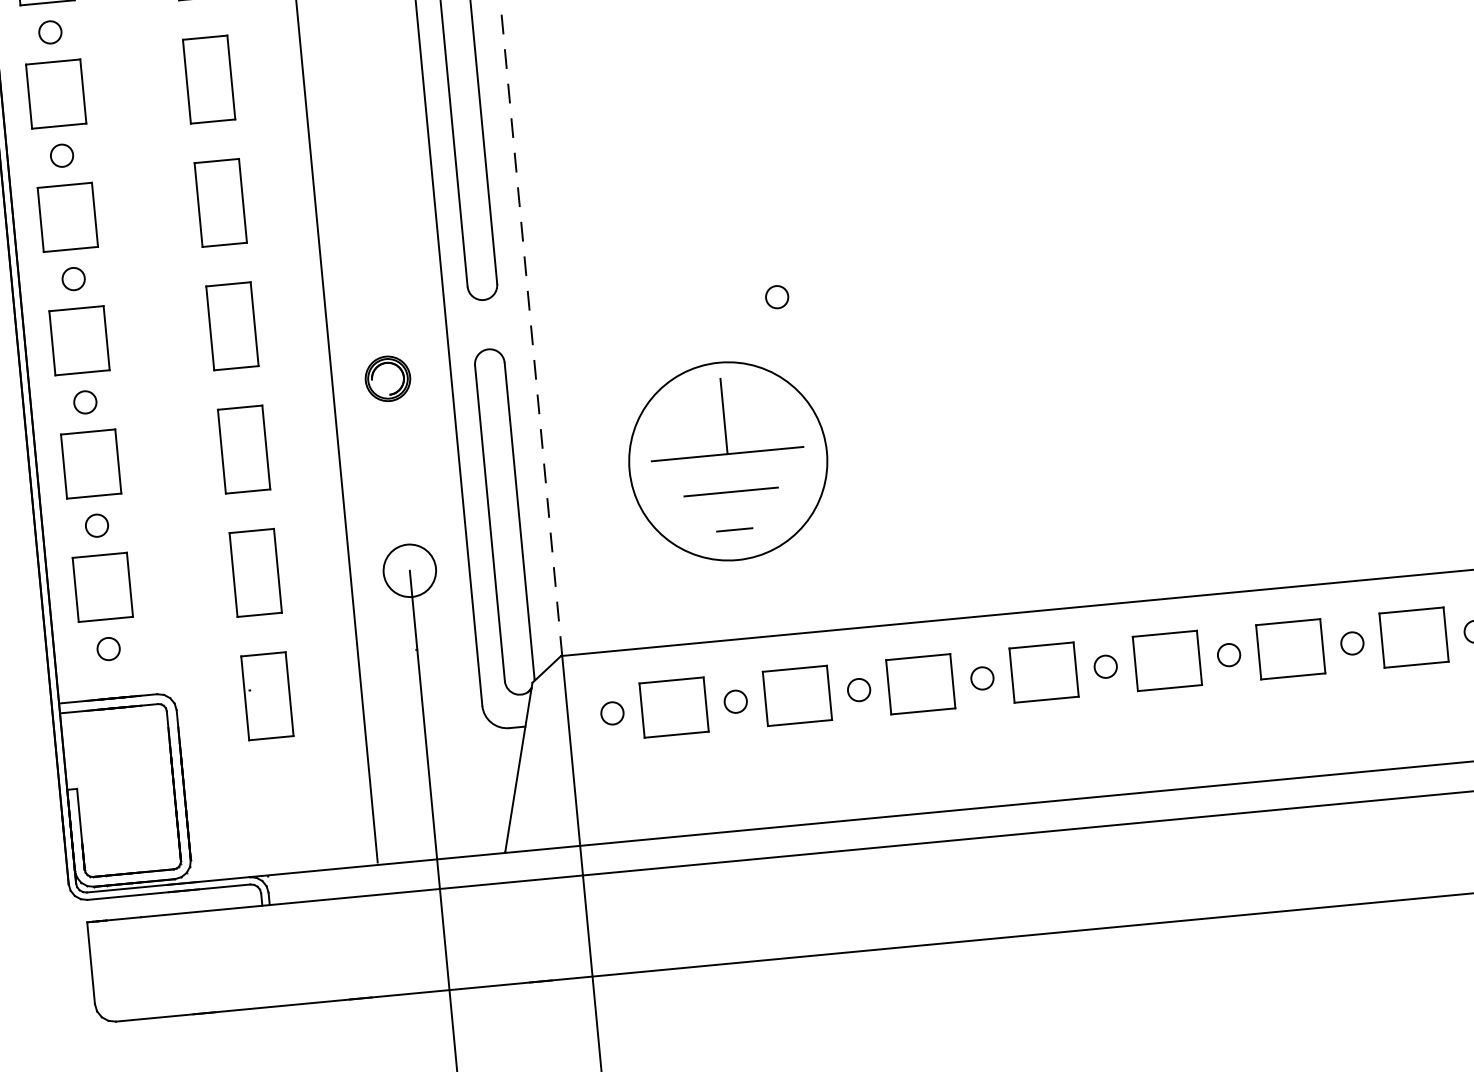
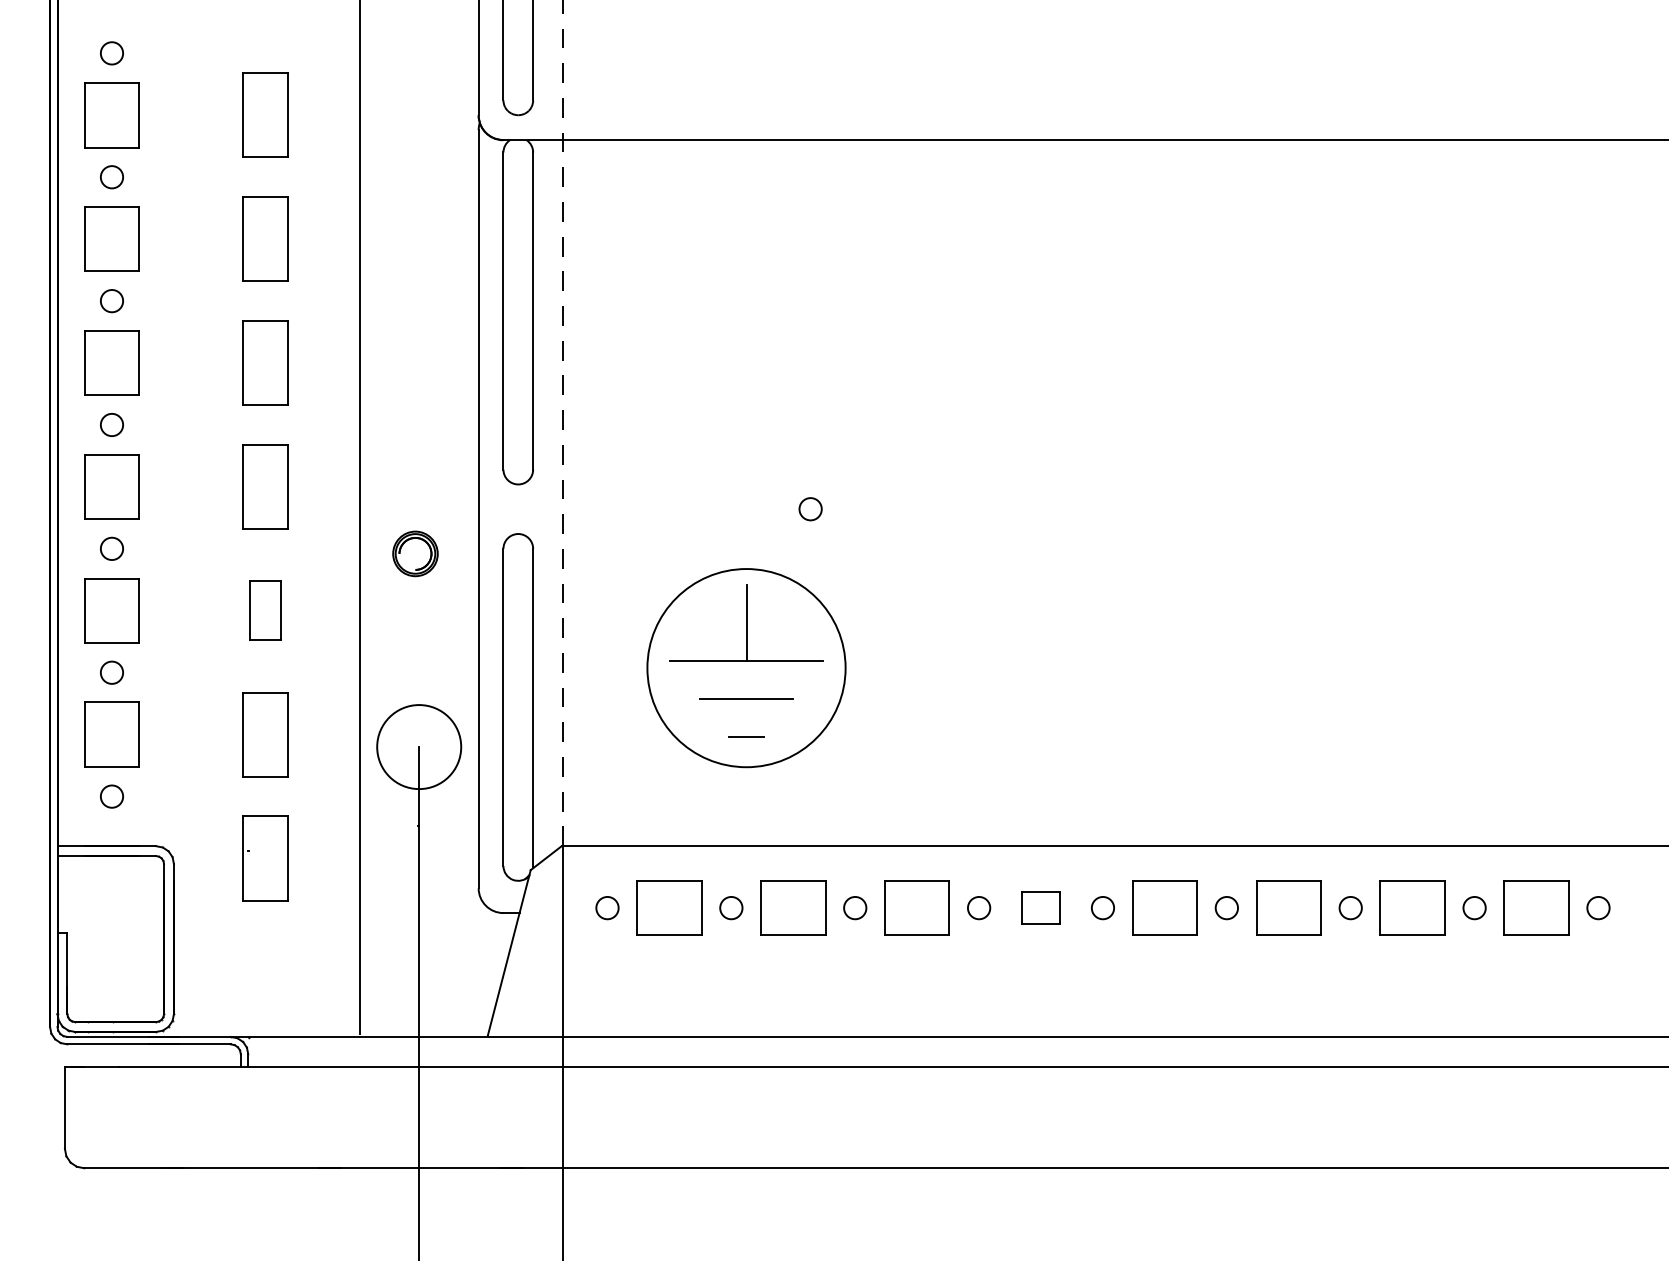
part: (243, 449) -> (265, 610), size x0.7
circle: (409, 570) -> (418, 746), size x1.6
part: (1043, 672) -> (1040, 907), size x0.6

